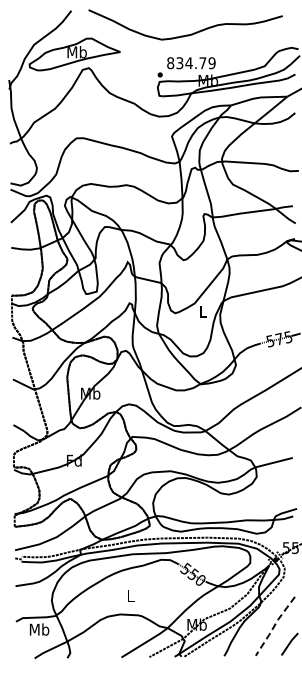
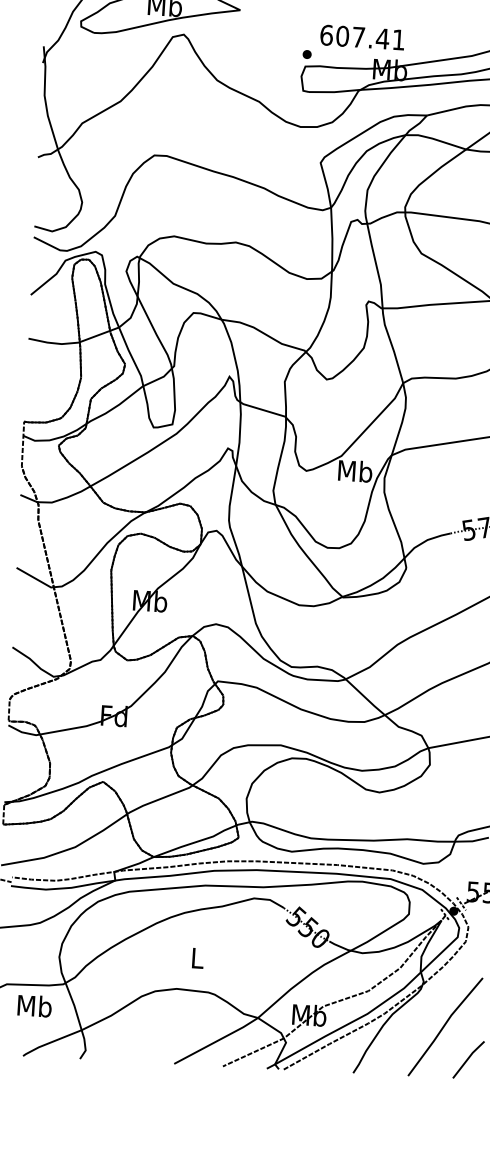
text: (191, 63) -> (362, 38), 834.79 -> 607.41
text: (202, 311) -> (354, 470), L -> Mb
line: (274, 626) -> (443, 1027), dashed -> solid

